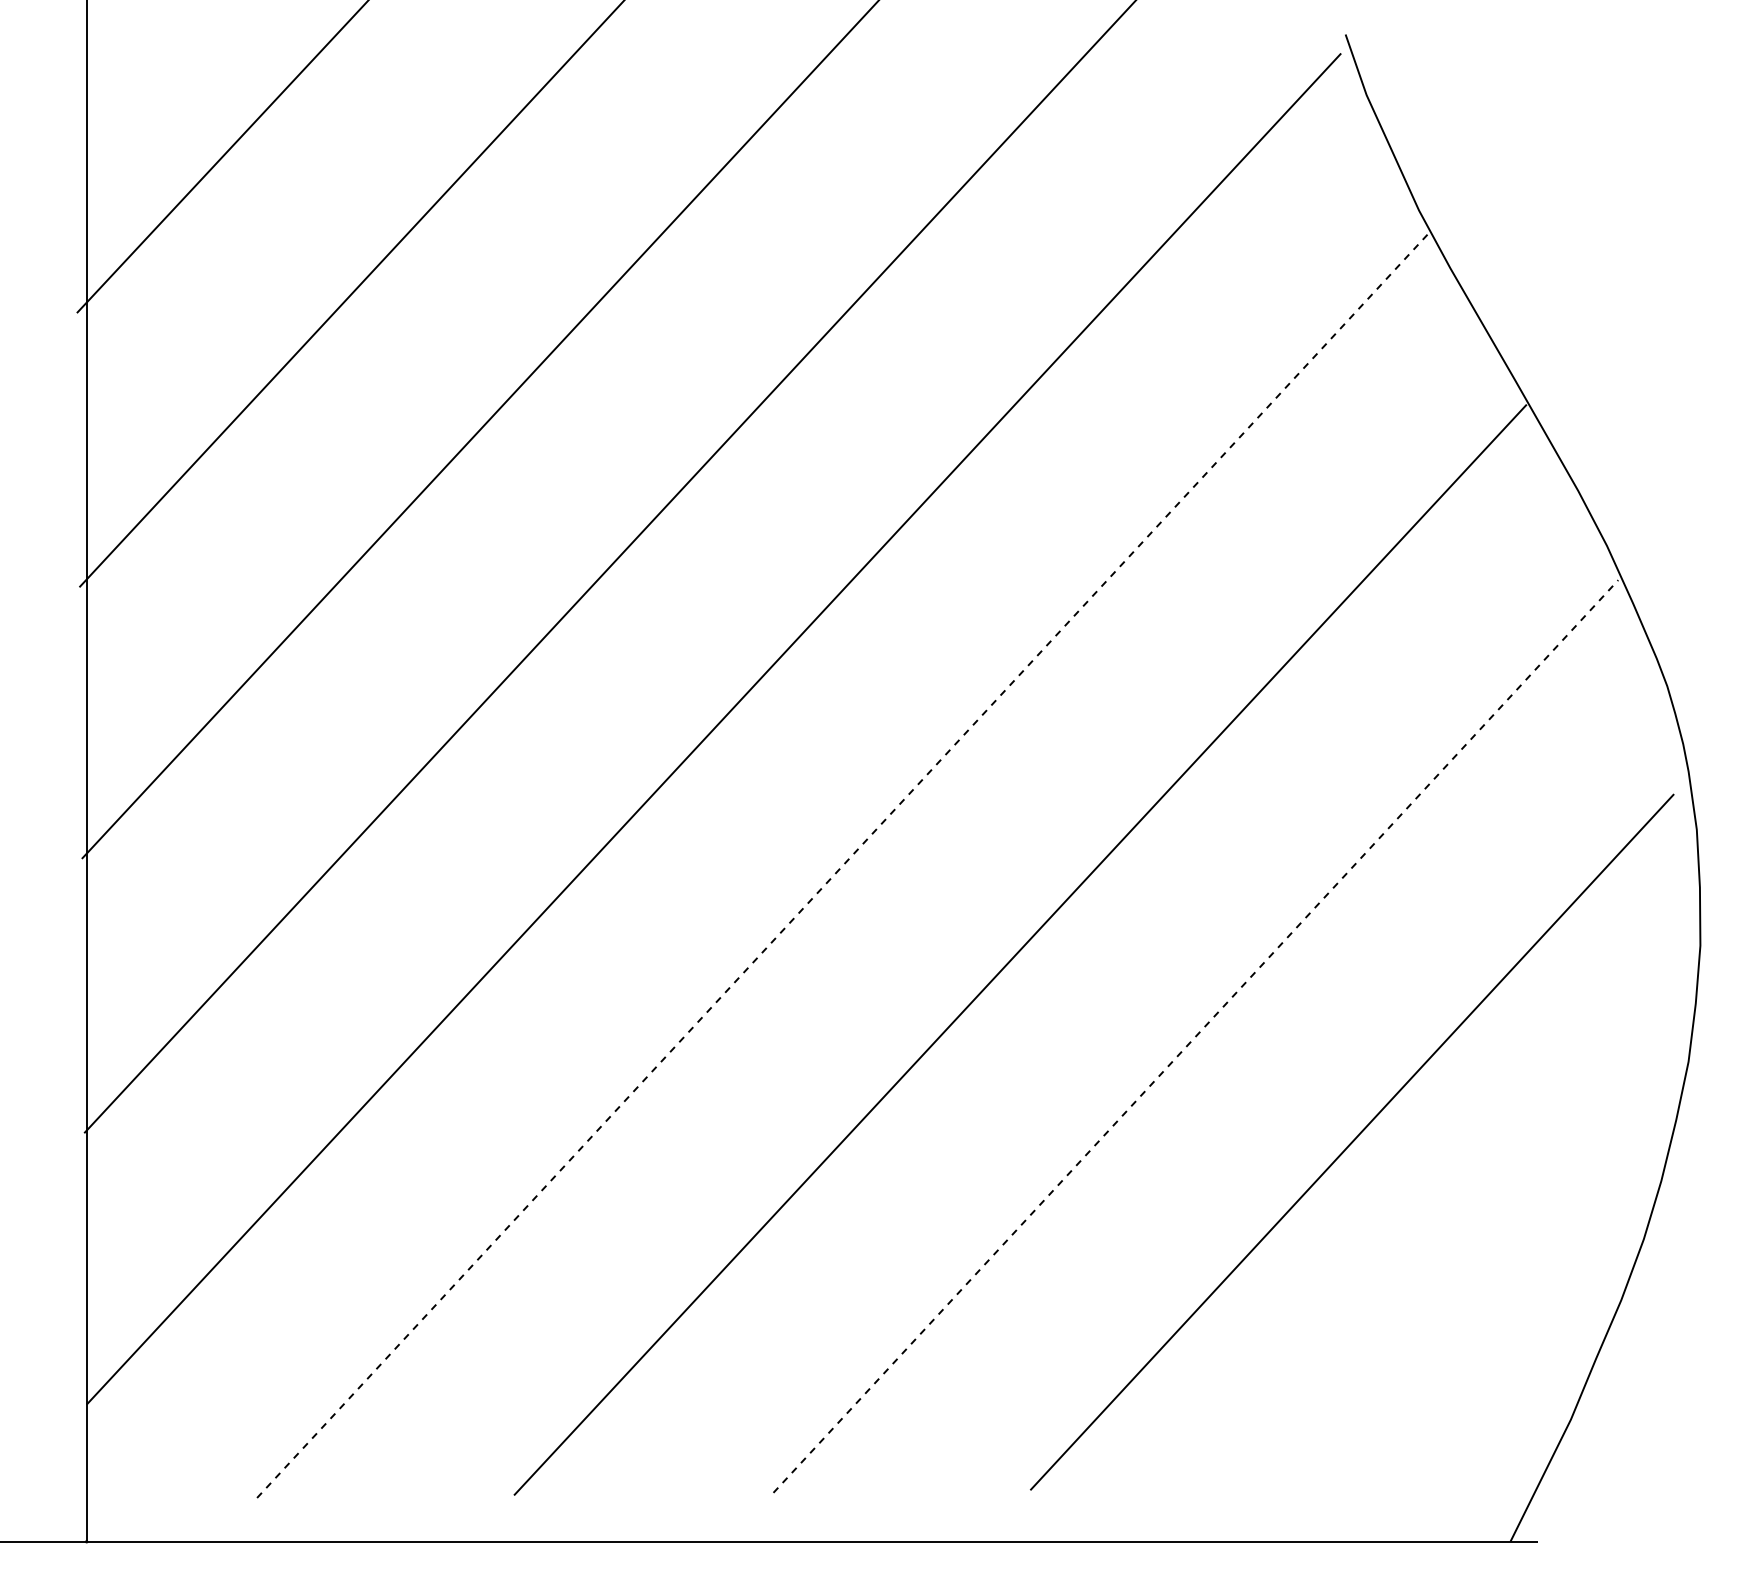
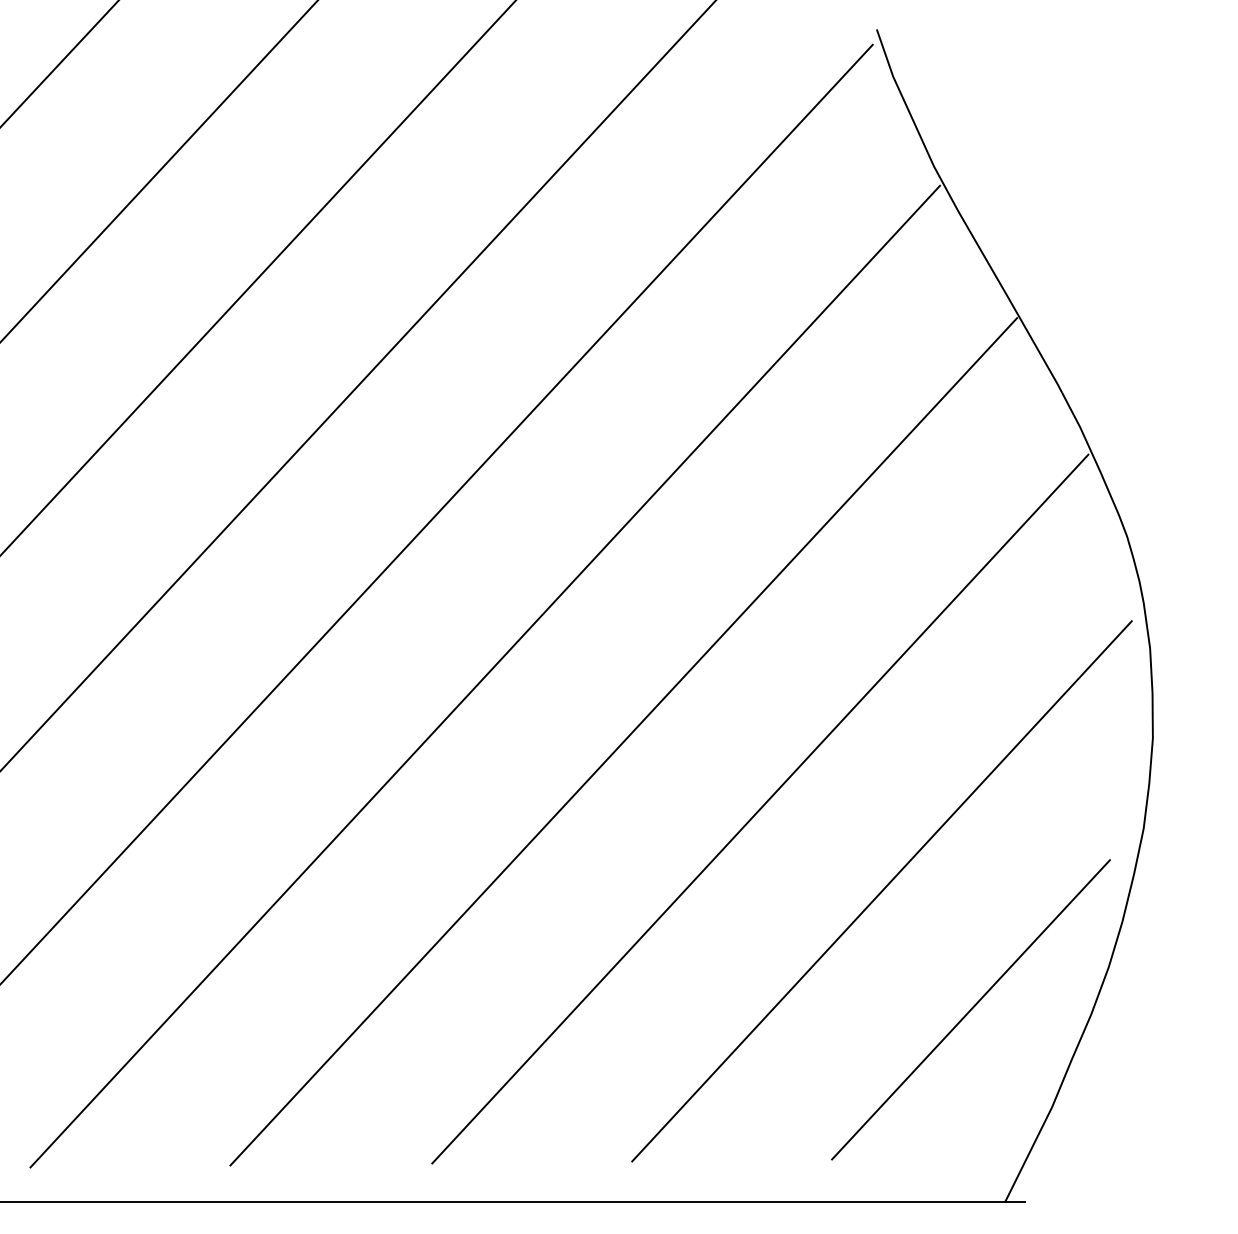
line: (842, 865) -> (485, 676), dashed -> solid
line: (1195, 1036) -> (760, 809), dashed -> solid
line: (1466, 1293) -> (970, 1009), added

